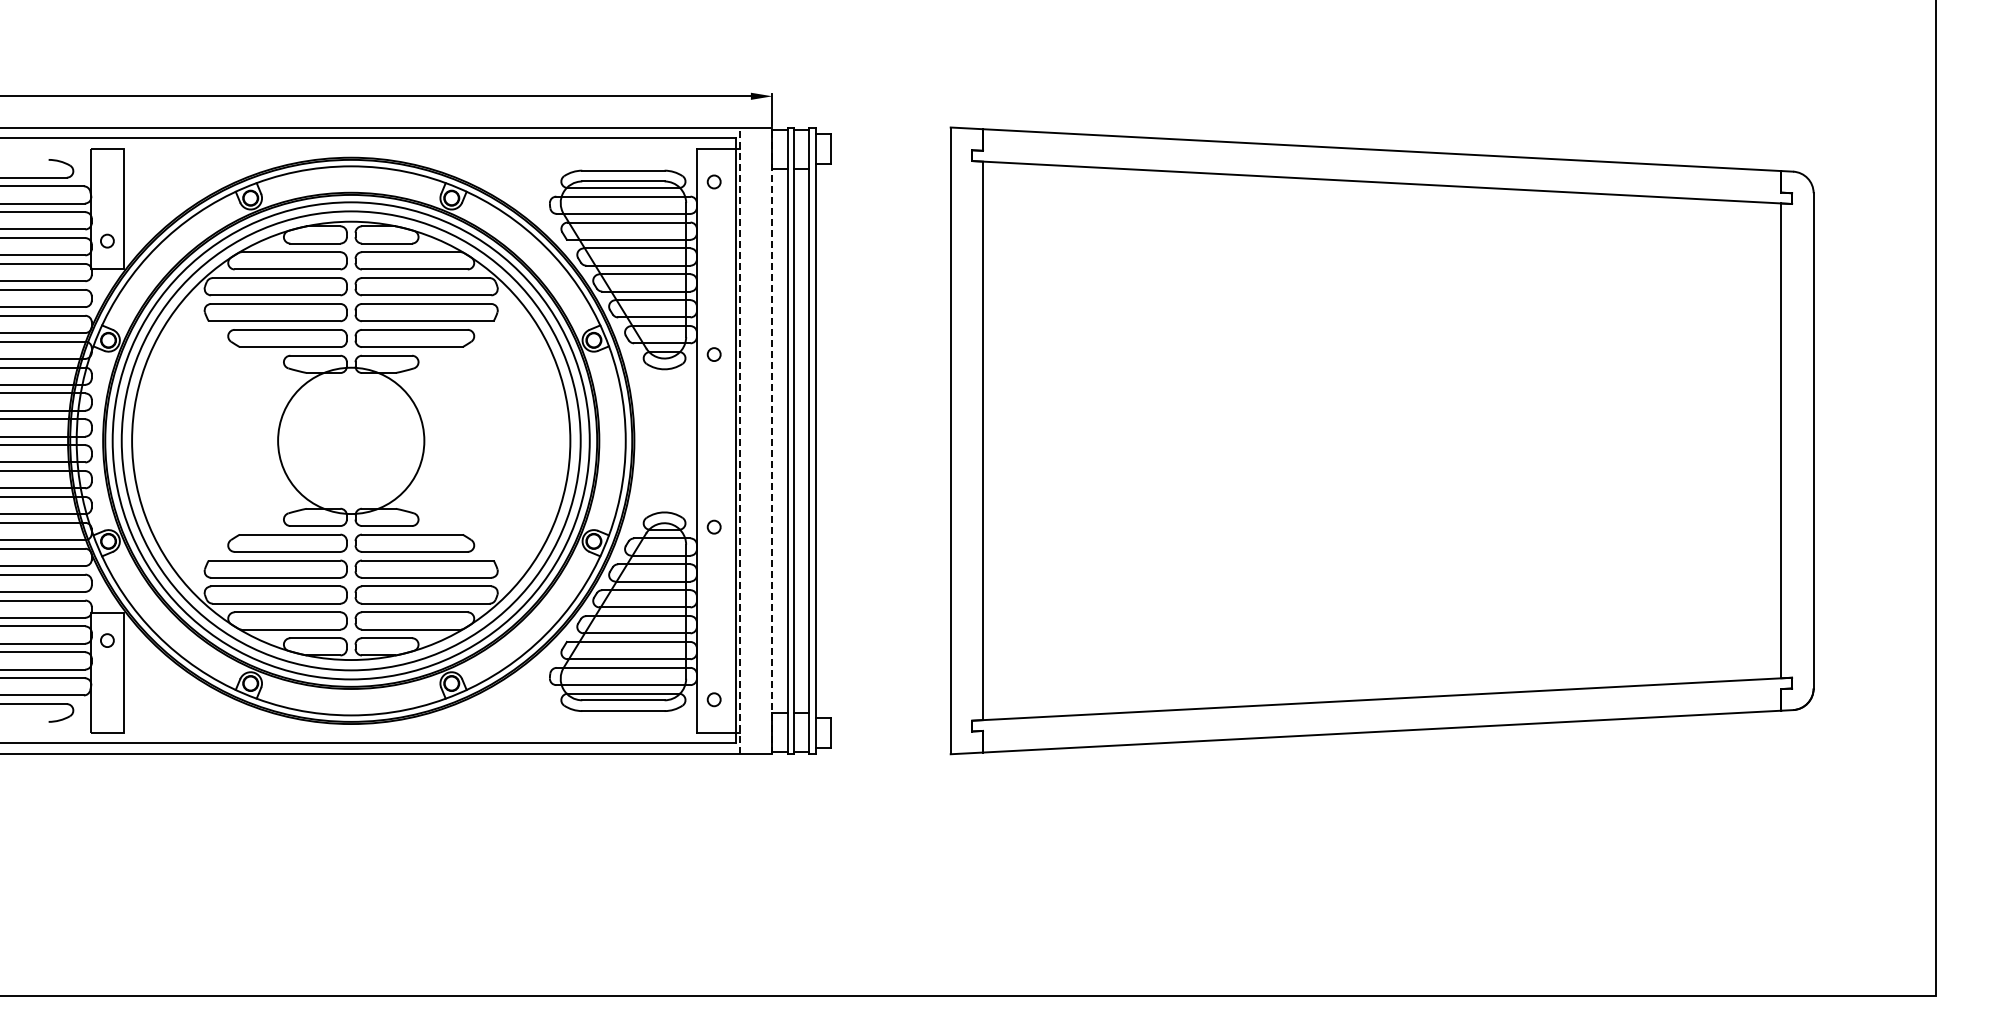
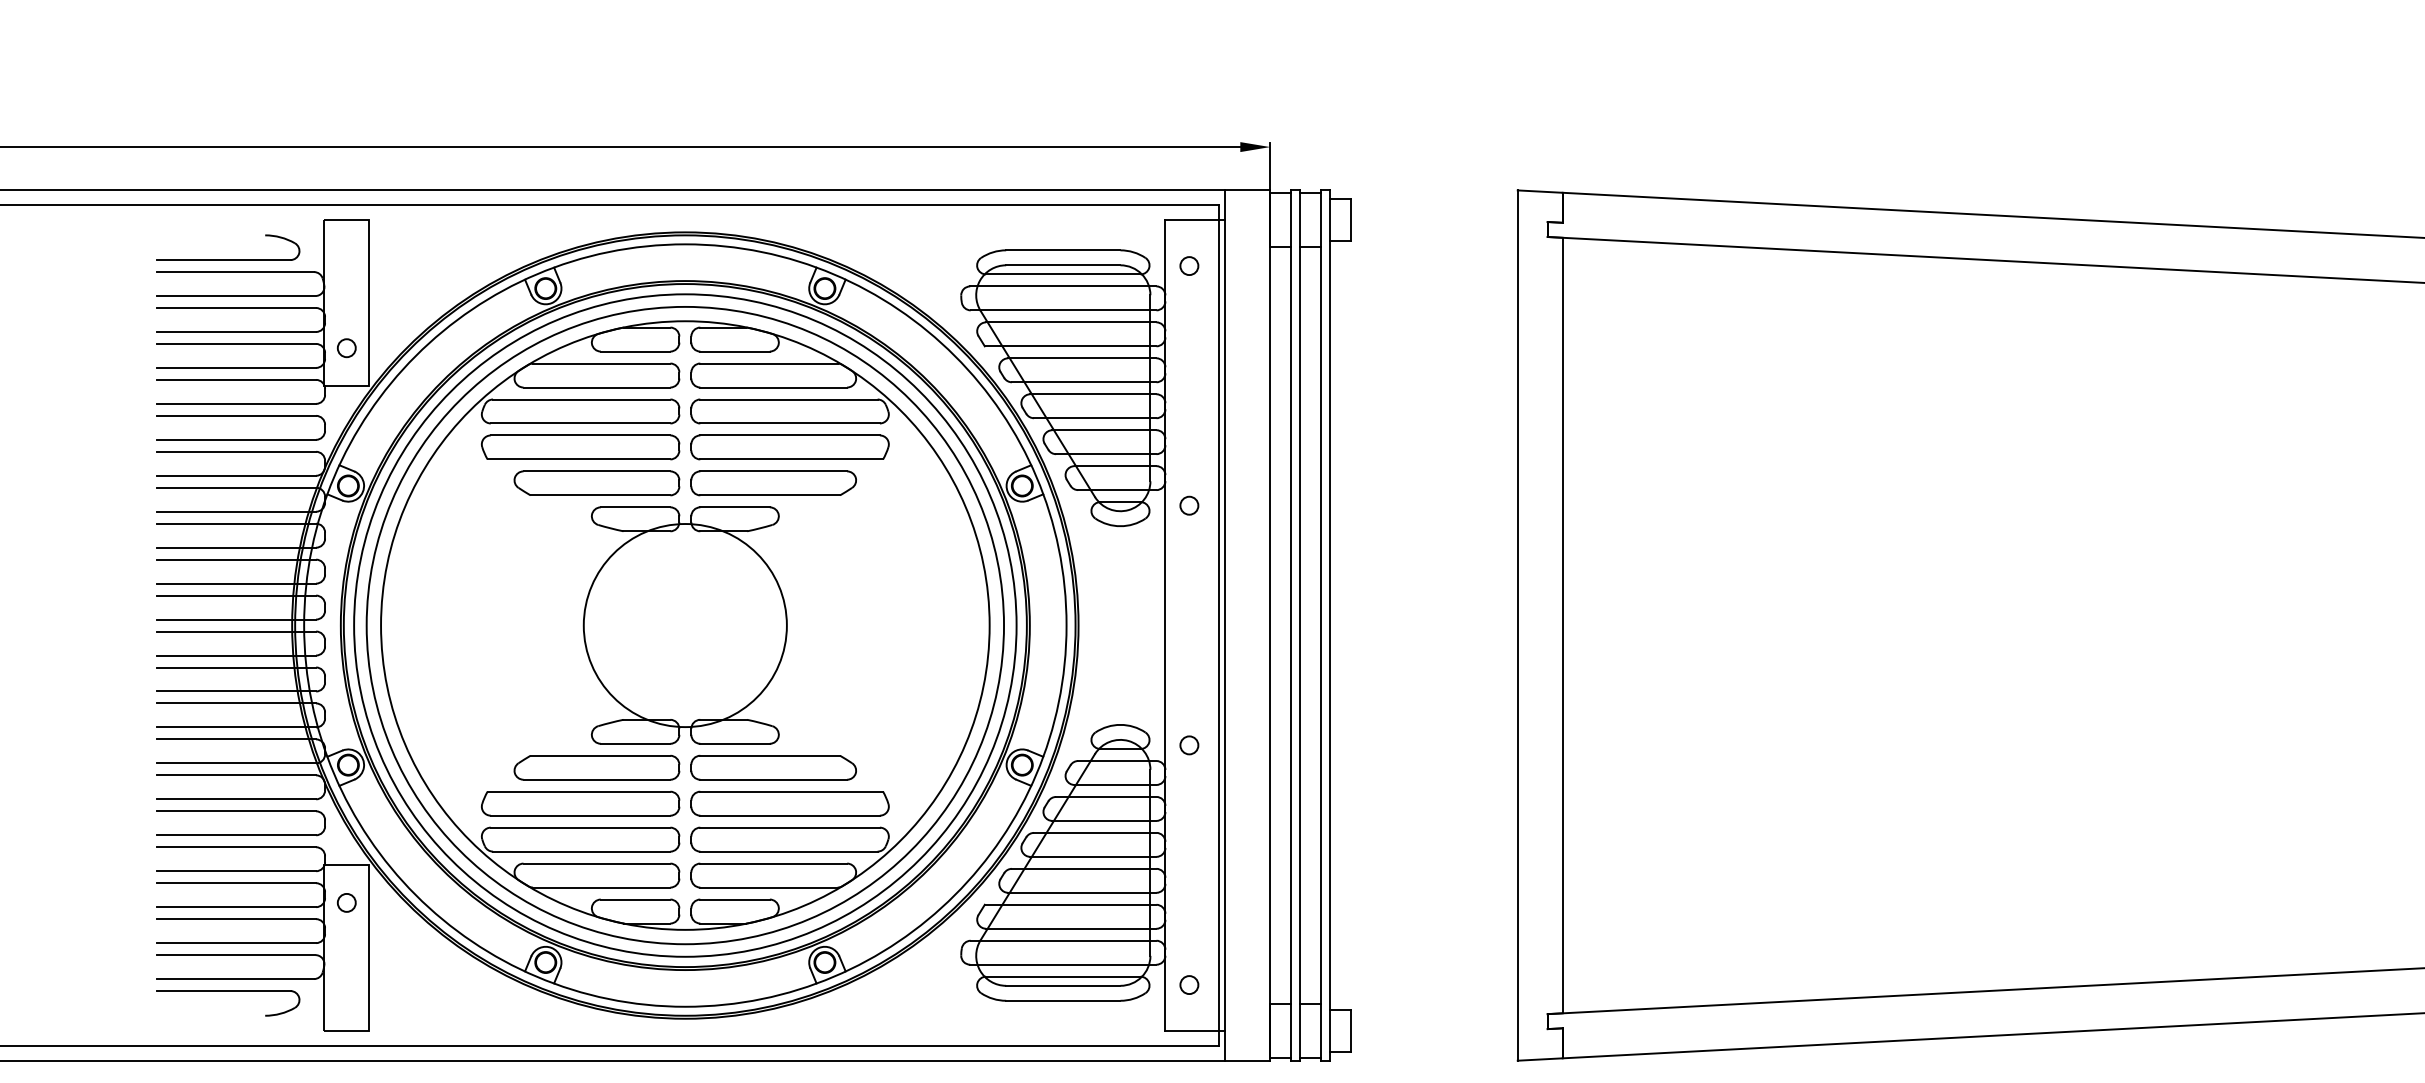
line: (740, 440) -> (1225, 625), dashed -> solid
line: (772, 440) -> (1270, 625), dashed -> solid

